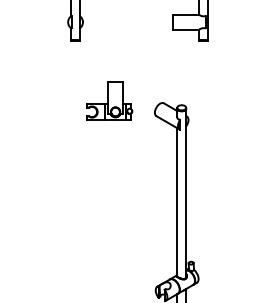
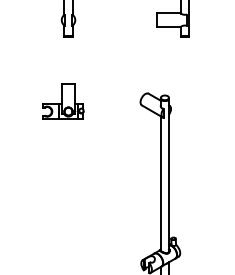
part: (109, 100) -> (63, 101), moved

